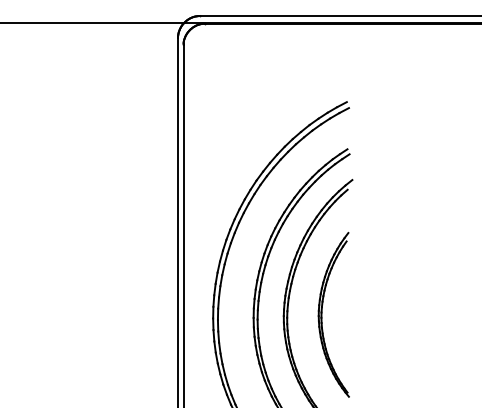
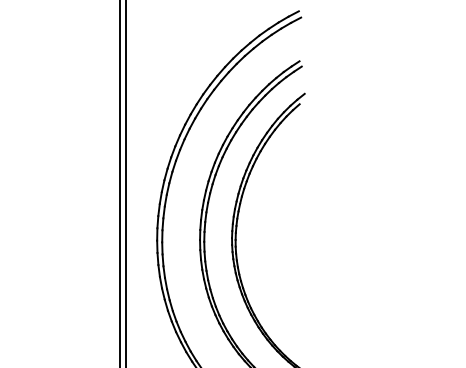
part: (322, 314) -> (273, 236), removed

